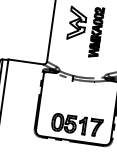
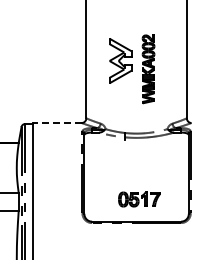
line: (25, 61) -> (56, 122), solid -> dashed
part: (77, 125) -> (139, 199), size x0.6

